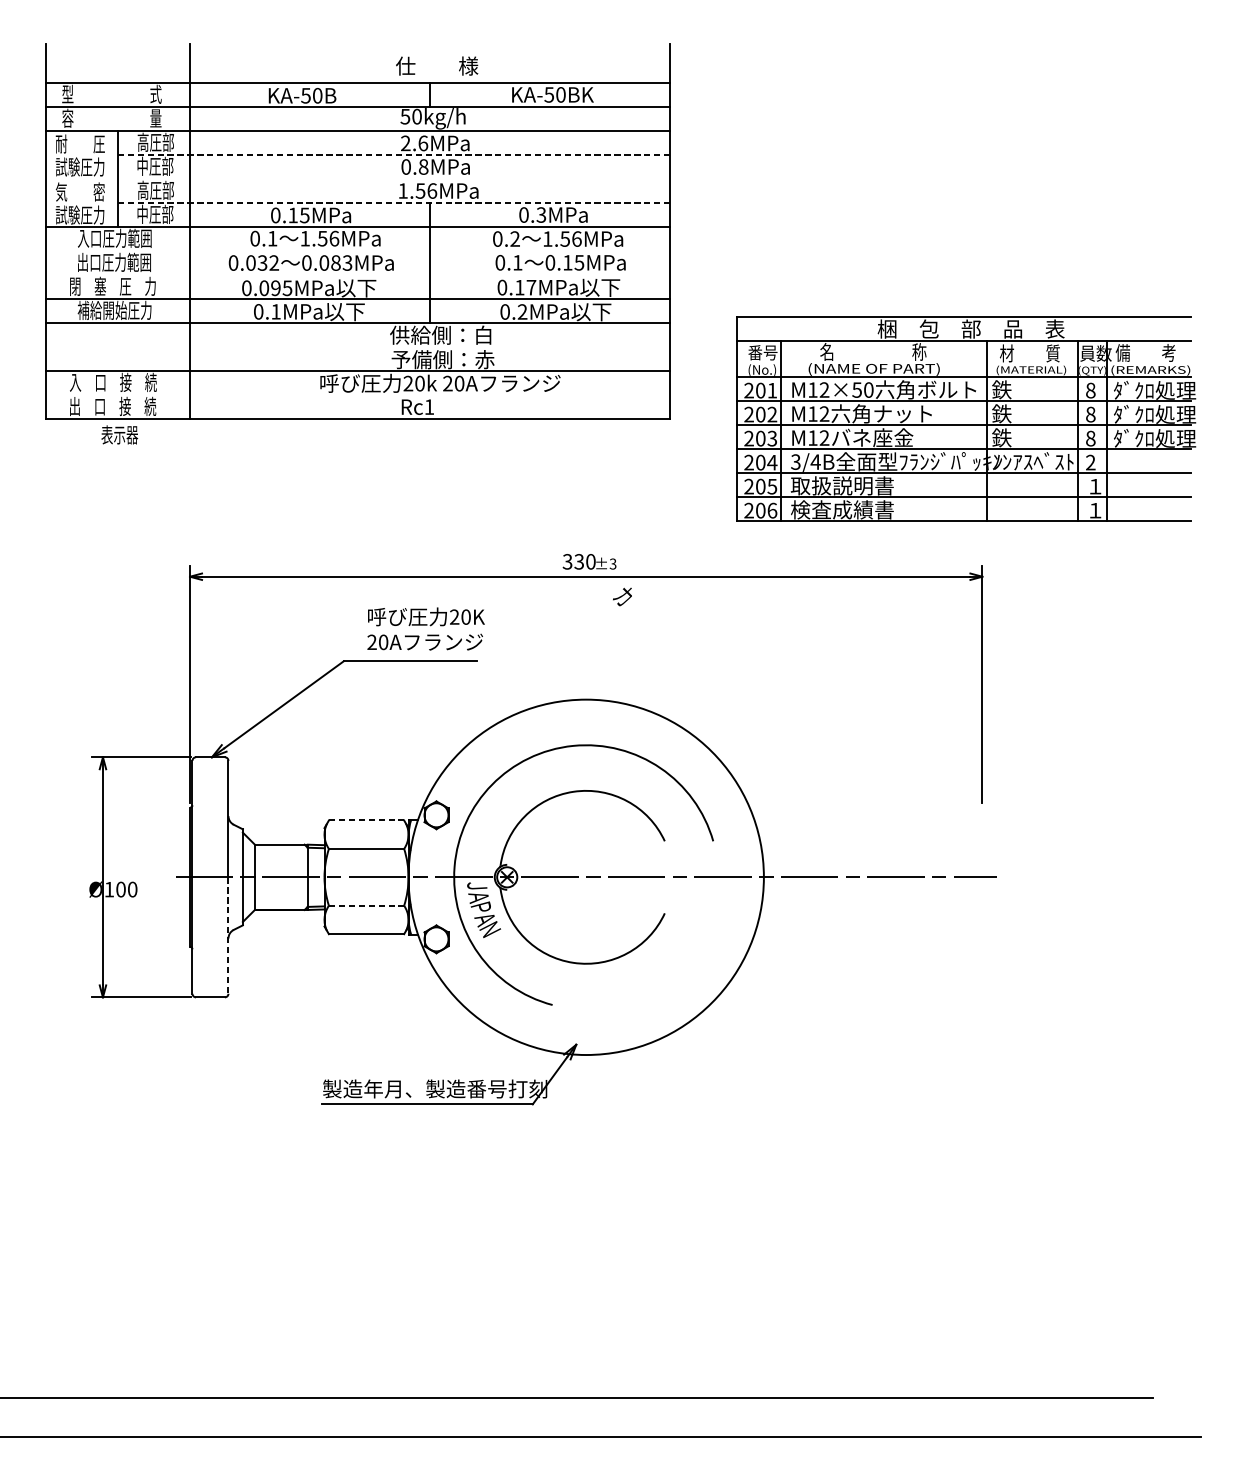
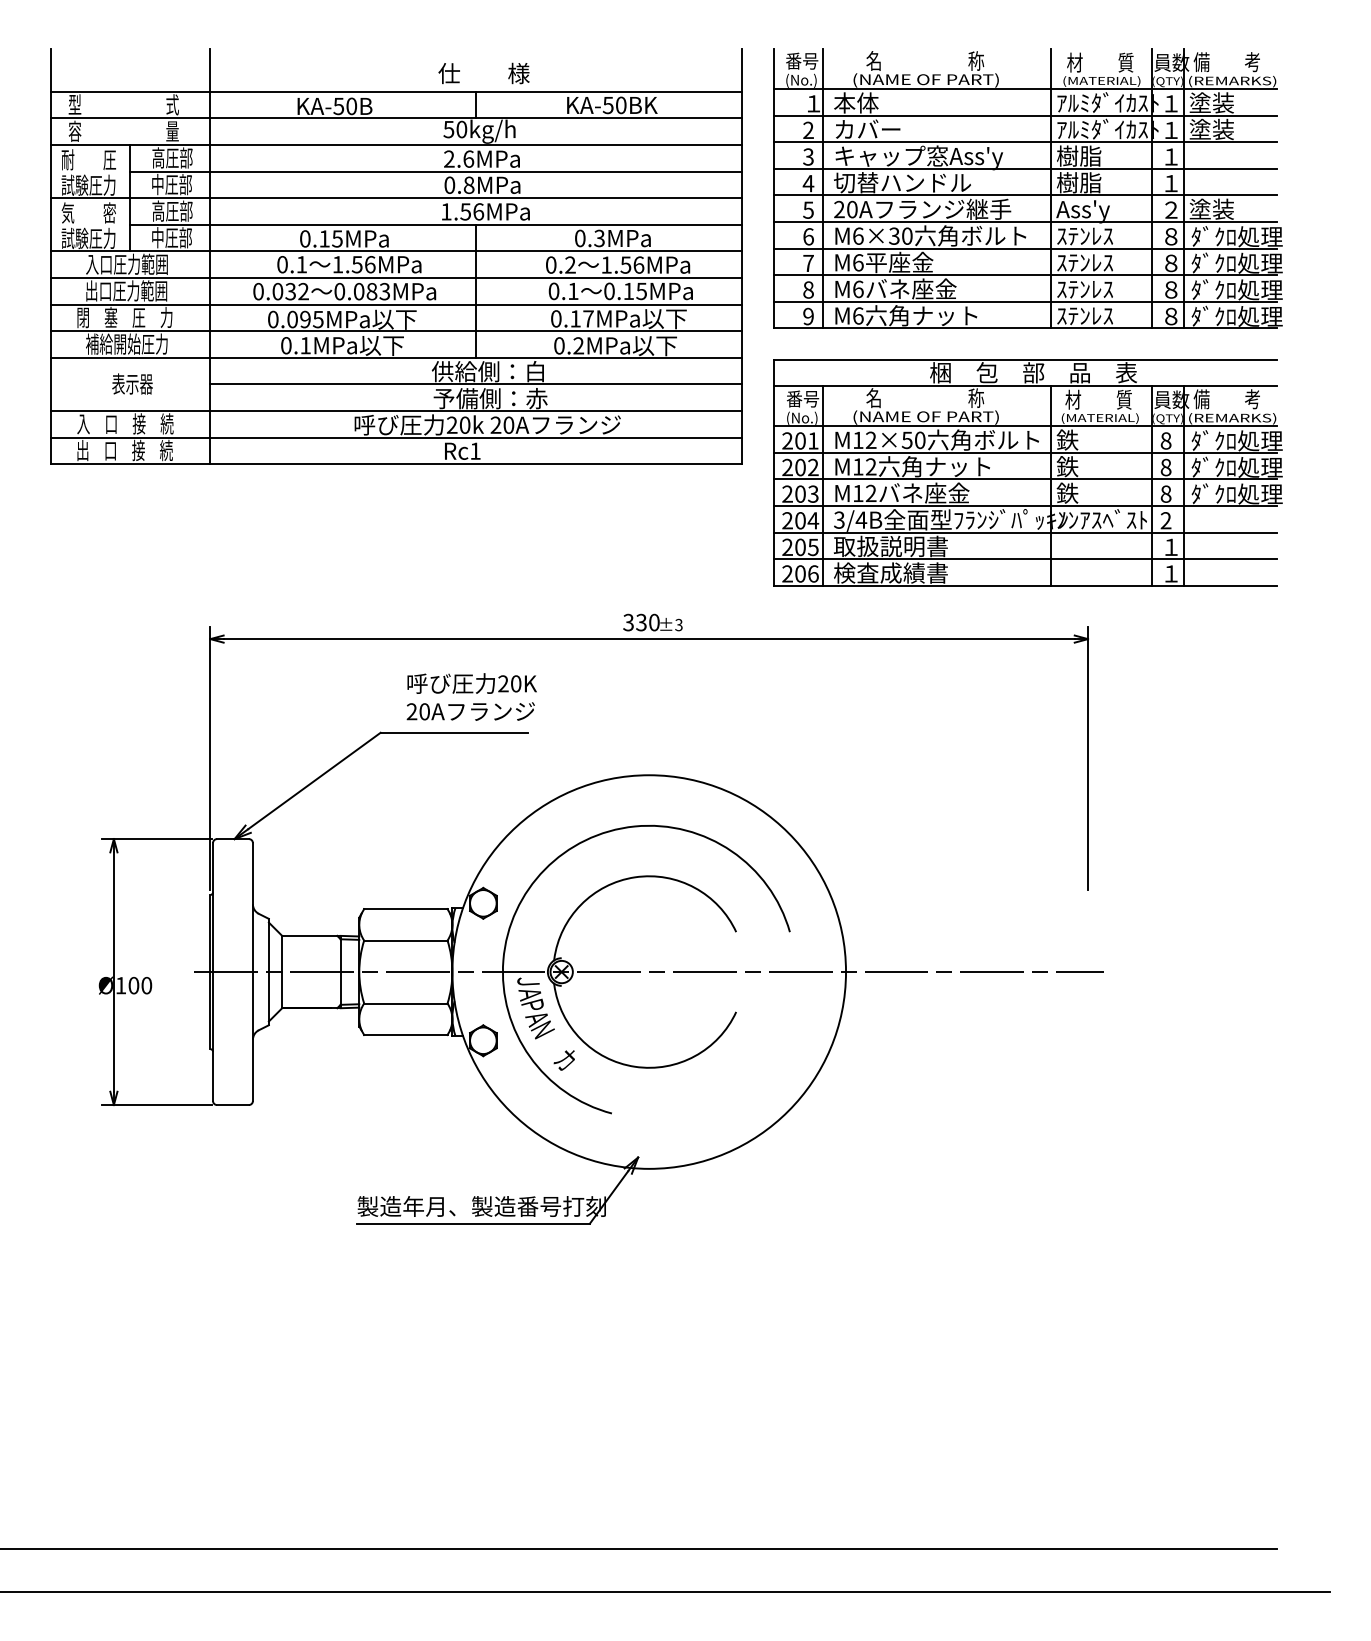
line: (394, 154) -> (436, 171), dashed -> solid
part: (927, 169) -> (1027, 188), added
line: (358, 178) -> (396, 198), added
line: (394, 202) -> (436, 224), dashed -> solid
line: (358, 250) -> (396, 277), added
line: (358, 274) -> (396, 304), added
line: (430, 346) -> (476, 384), added
line: (358, 394) -> (396, 437), added
part: (965, 419) -> (1027, 472), moved
text: (119, 434) -> (132, 383), moved
text: (621, 596) -> (563, 1060), moved
line: (366, 820) -> (405, 909), dashed -> solid
line: (366, 905) -> (405, 1003), dashed -> solid
line: (228, 936) -> (252, 1037), dashed -> solid

